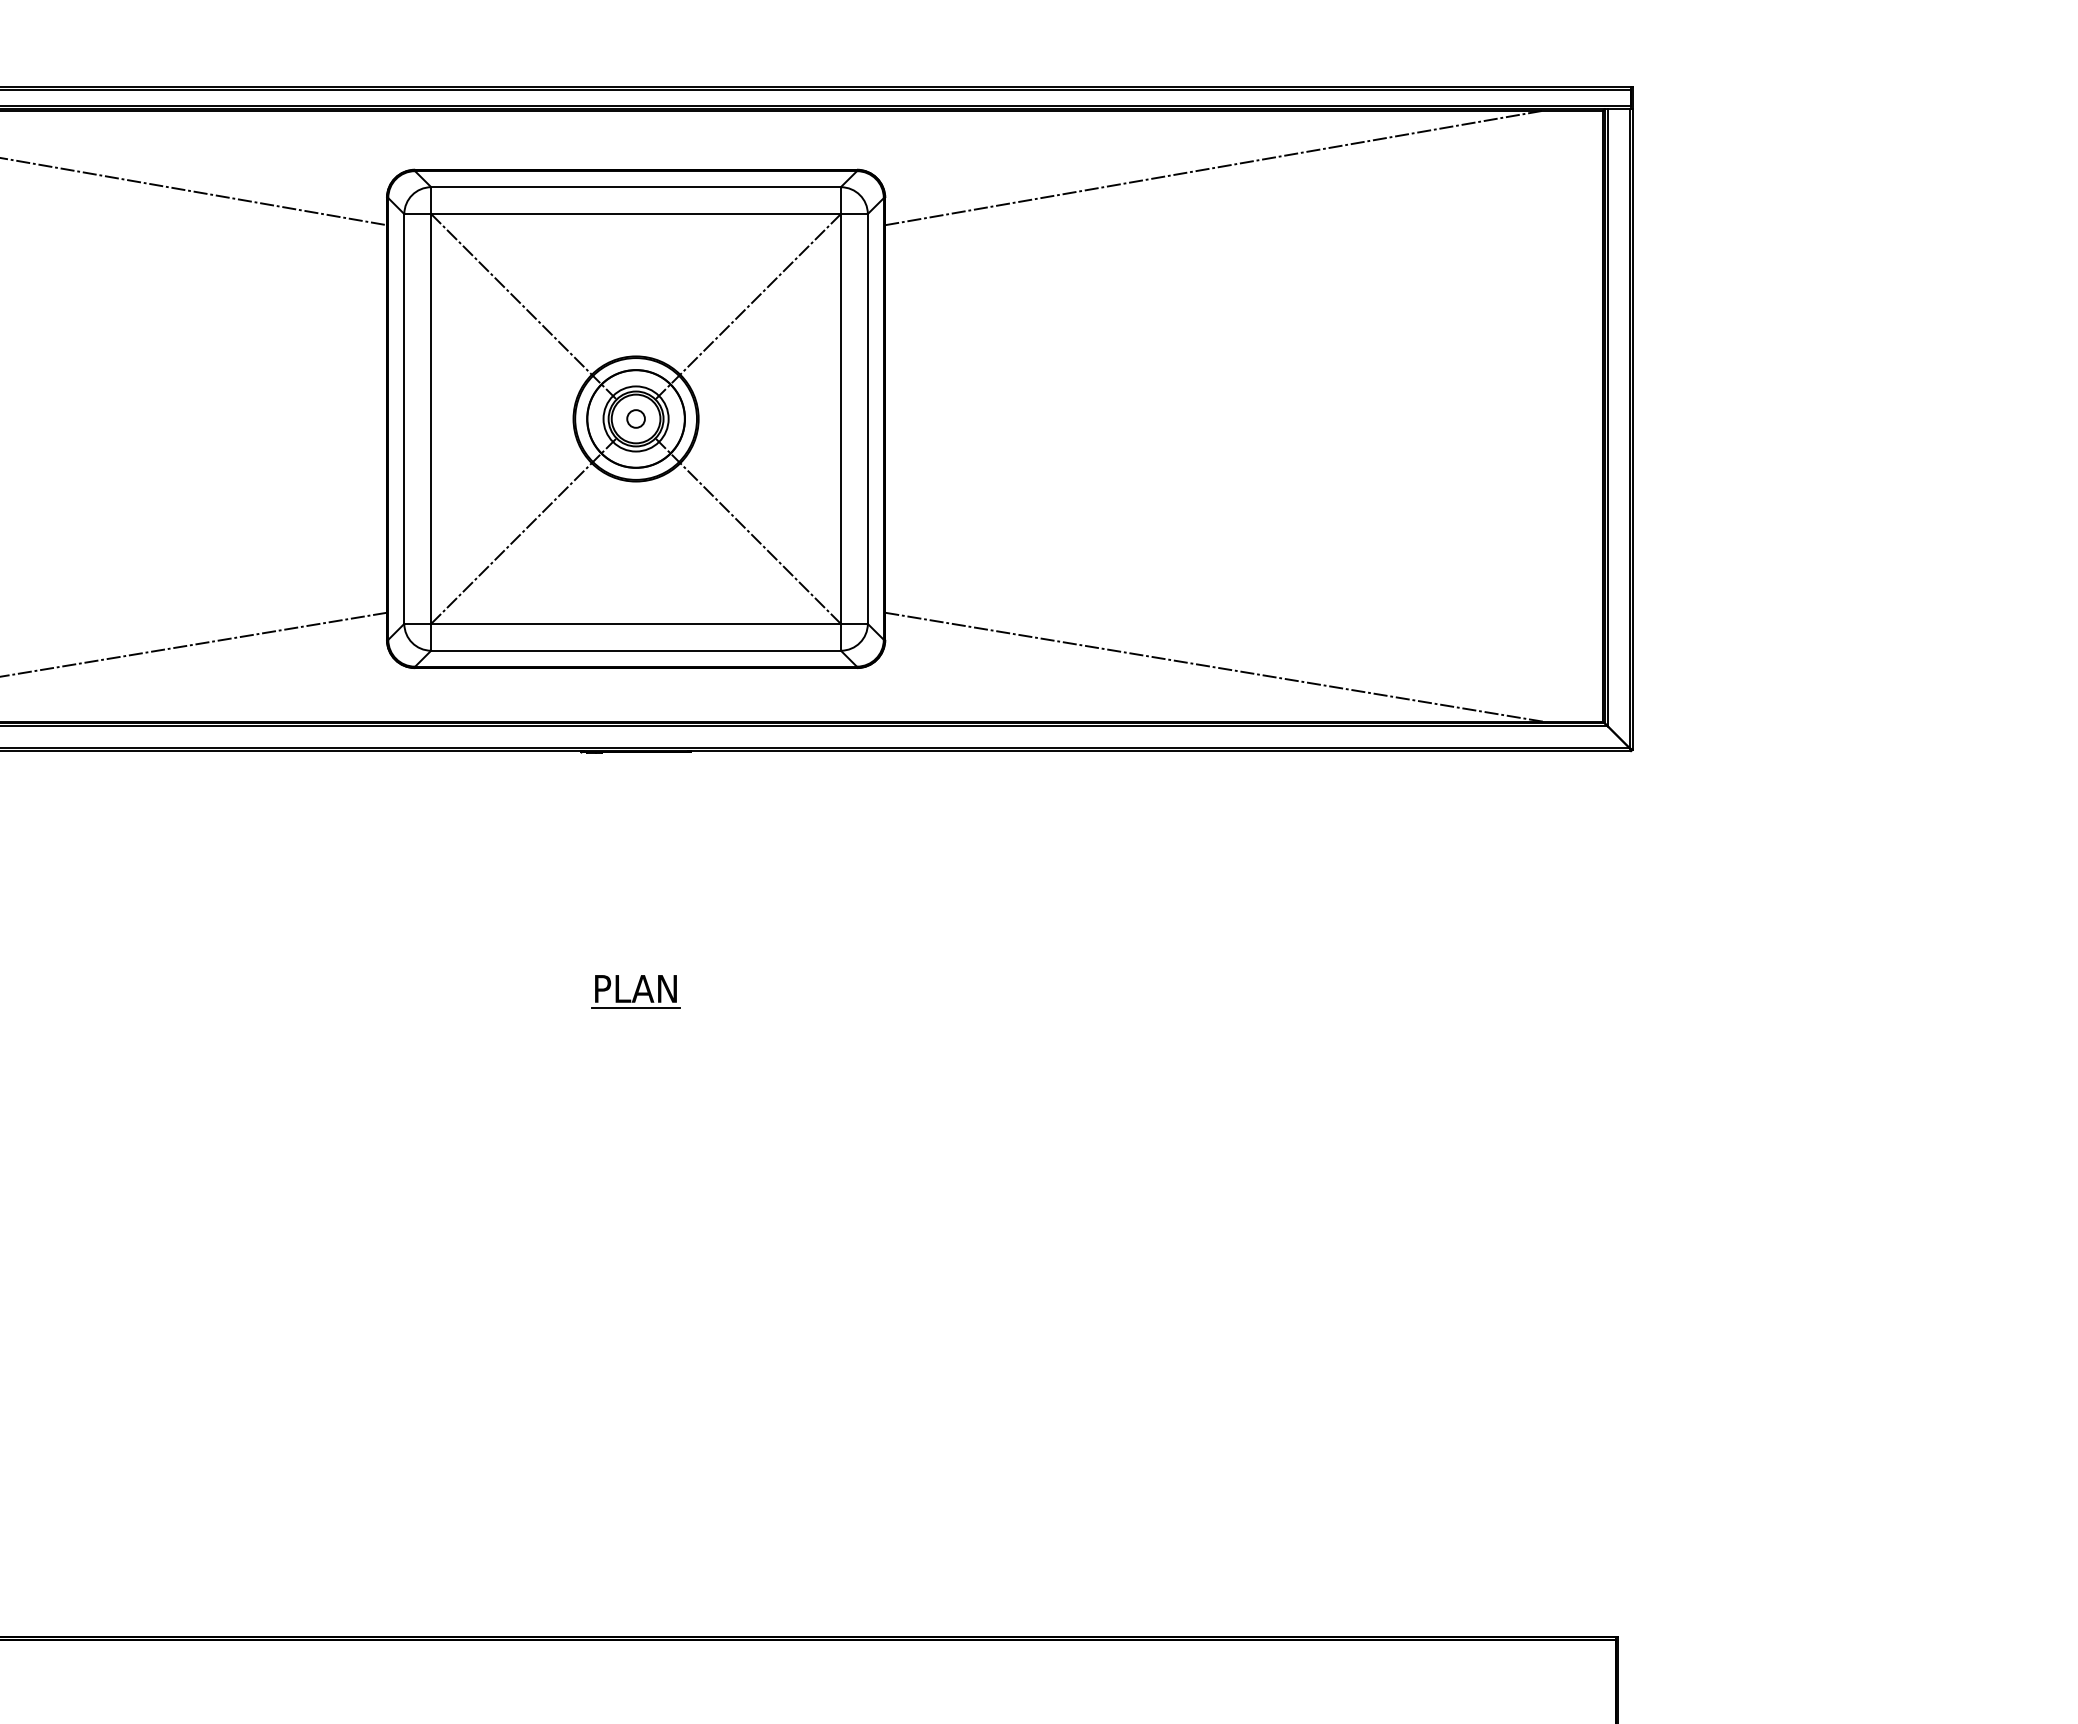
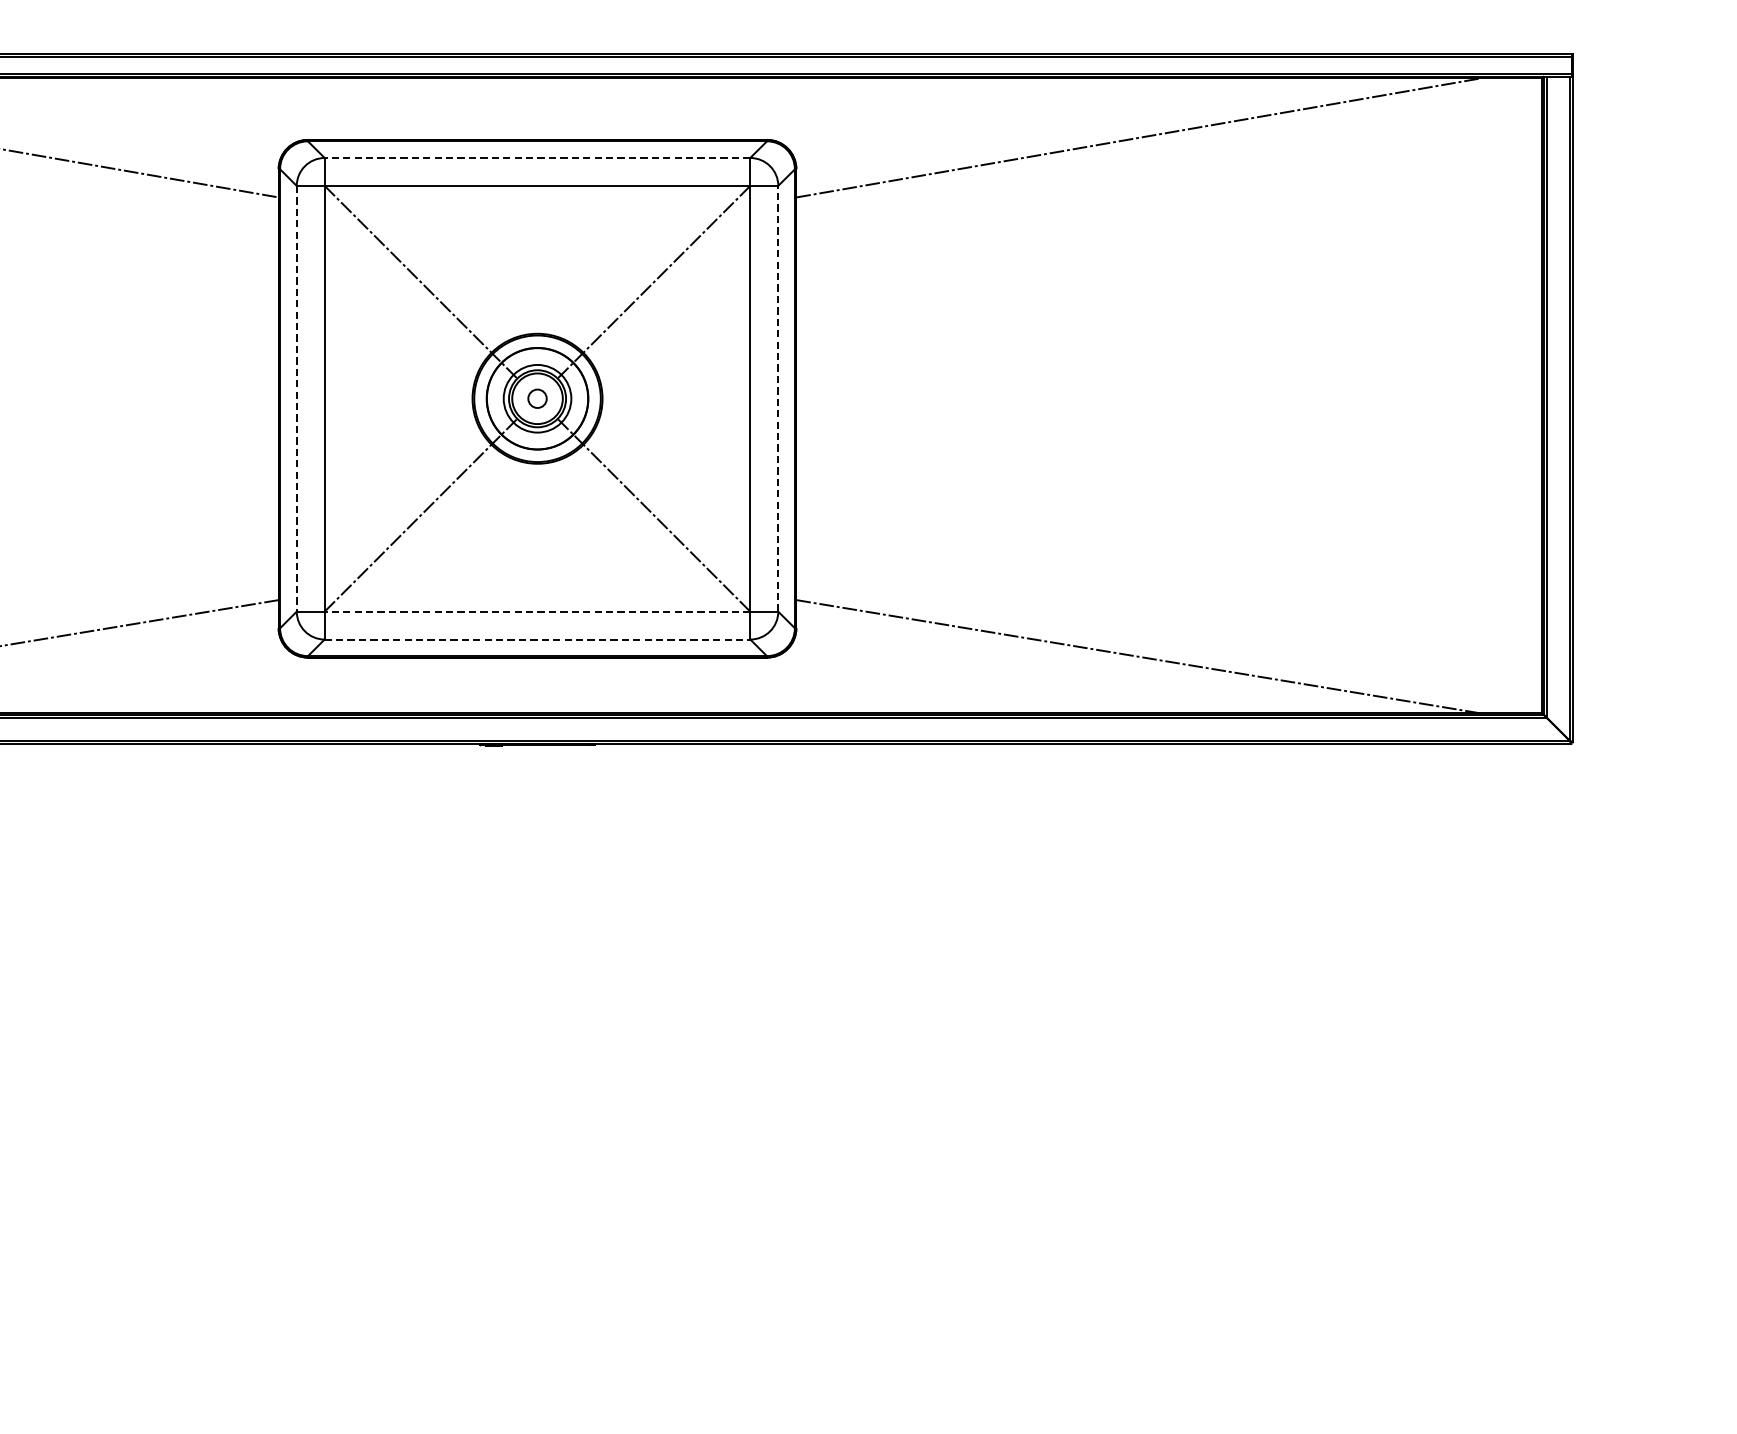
line: (636, 187) -> (537, 158), solid -> dashed
line: (404, 418) -> (296, 398), solid -> dashed
line: (867, 418) -> (777, 398), solid -> dashed
line: (636, 623) -> (537, 611), solid -> dashed
line: (636, 650) -> (537, 639), solid -> dashed
part: (635, 991) -> (536, 993), removed

